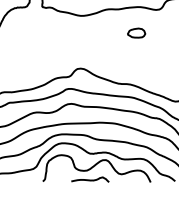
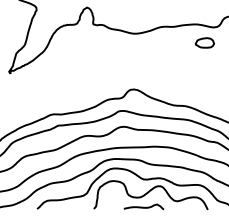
part: (136, 32) -> (204, 42), moved

